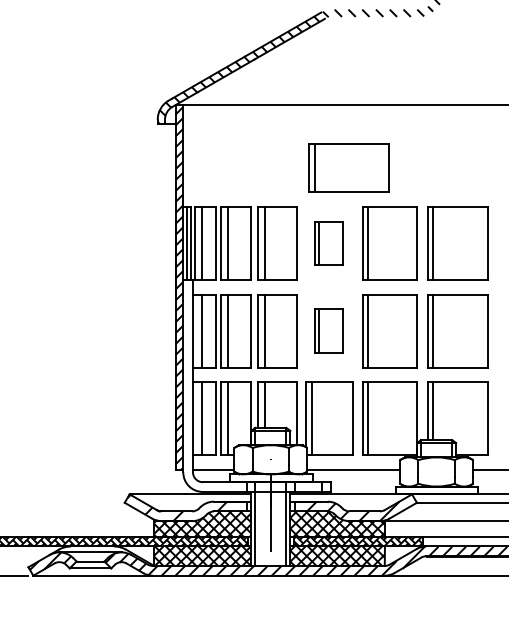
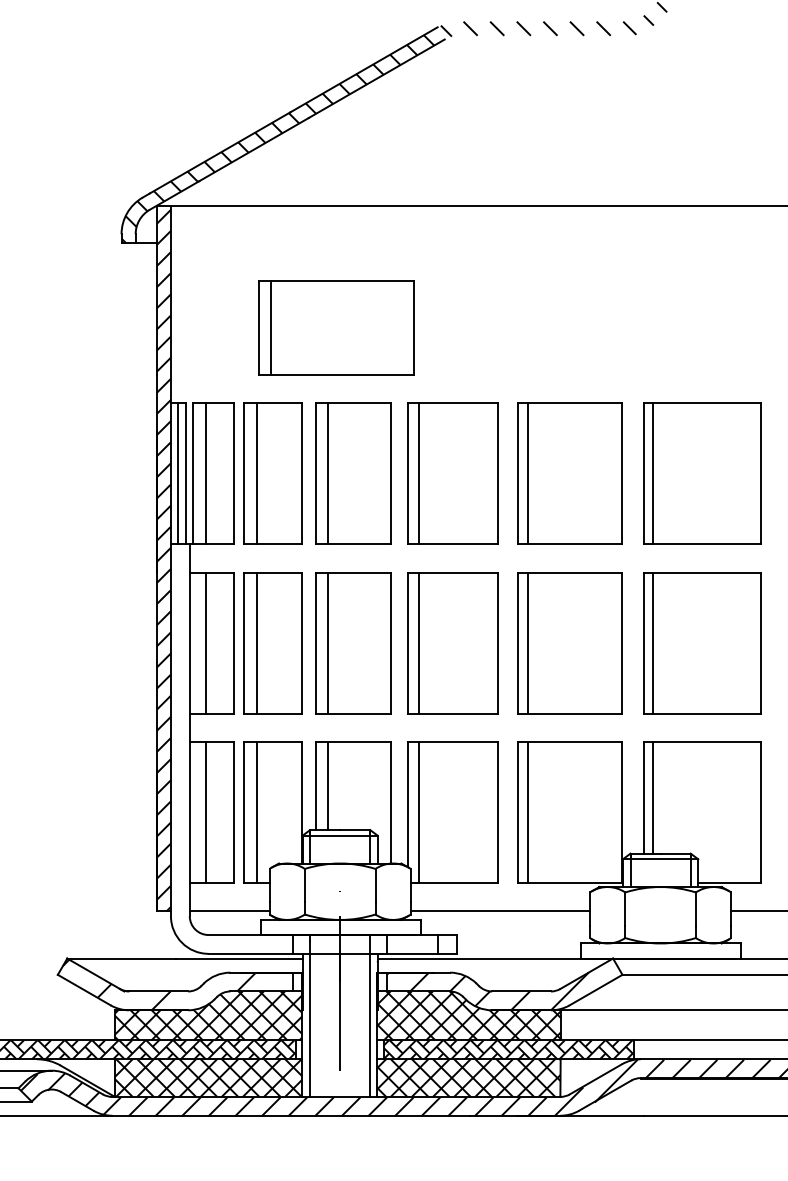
part: (348, 167) -> (335, 326), moved
part: (329, 243) -> (453, 473), size x1.67
part: (329, 331) -> (453, 643), size x1.67

